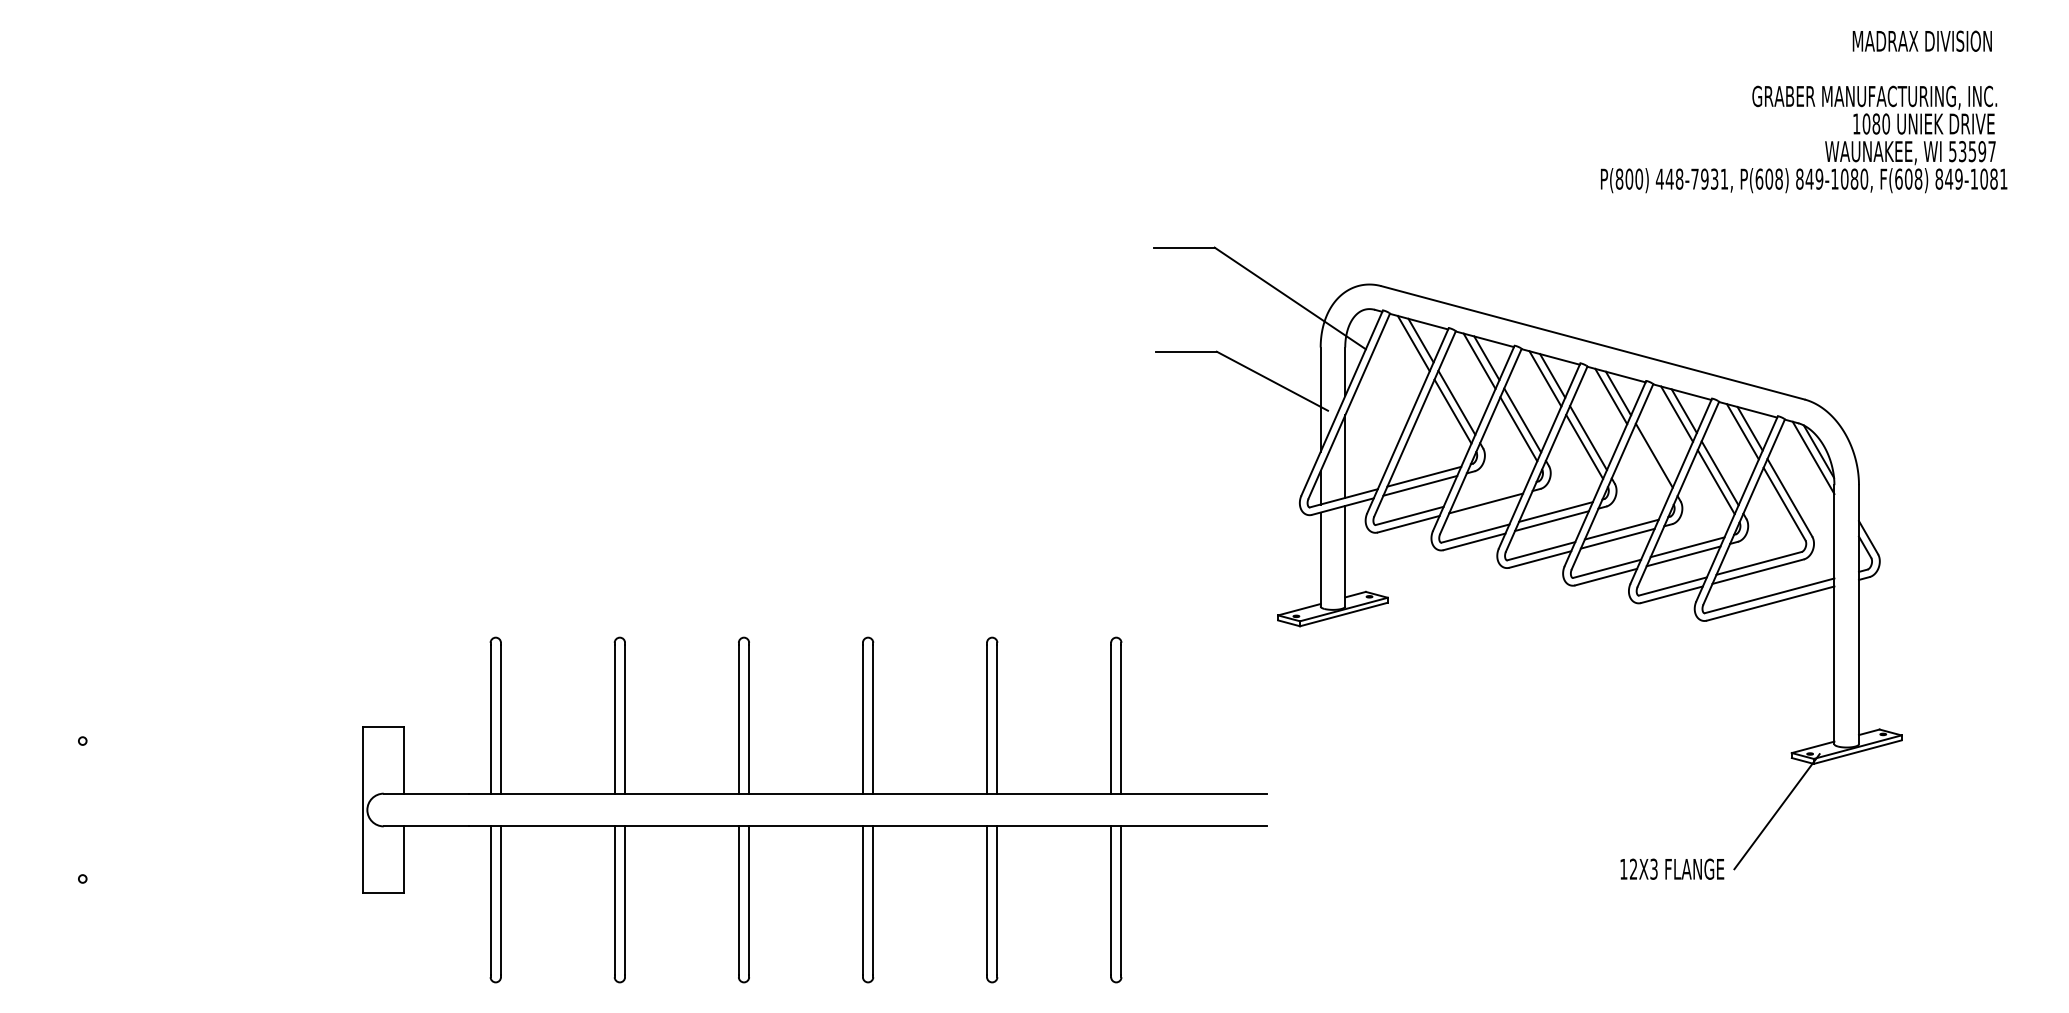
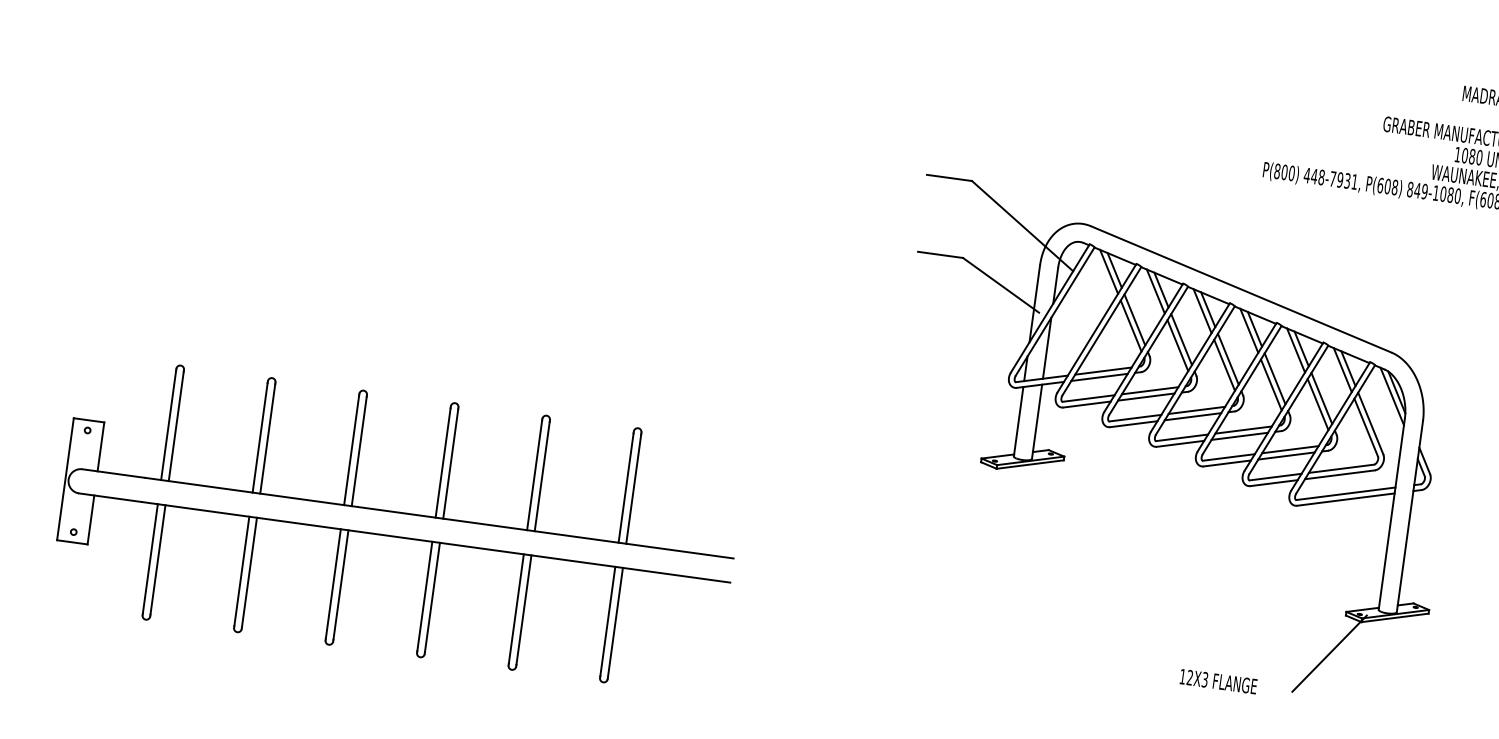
line: (1650, 464) -> (1271, 384), added
line: (1490, 494) -> (1150, 390), added
part: (814, 794) -> (399, 513), moved
text: (1672, 868) -> (1218, 681), moved

